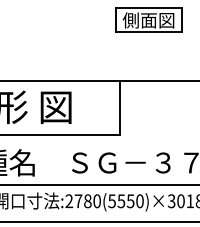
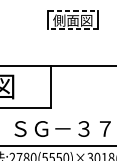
line: (148, 8) -> (72, 11), solid -> dashed
line: (148, 32) -> (72, 29), solid -> dashed

